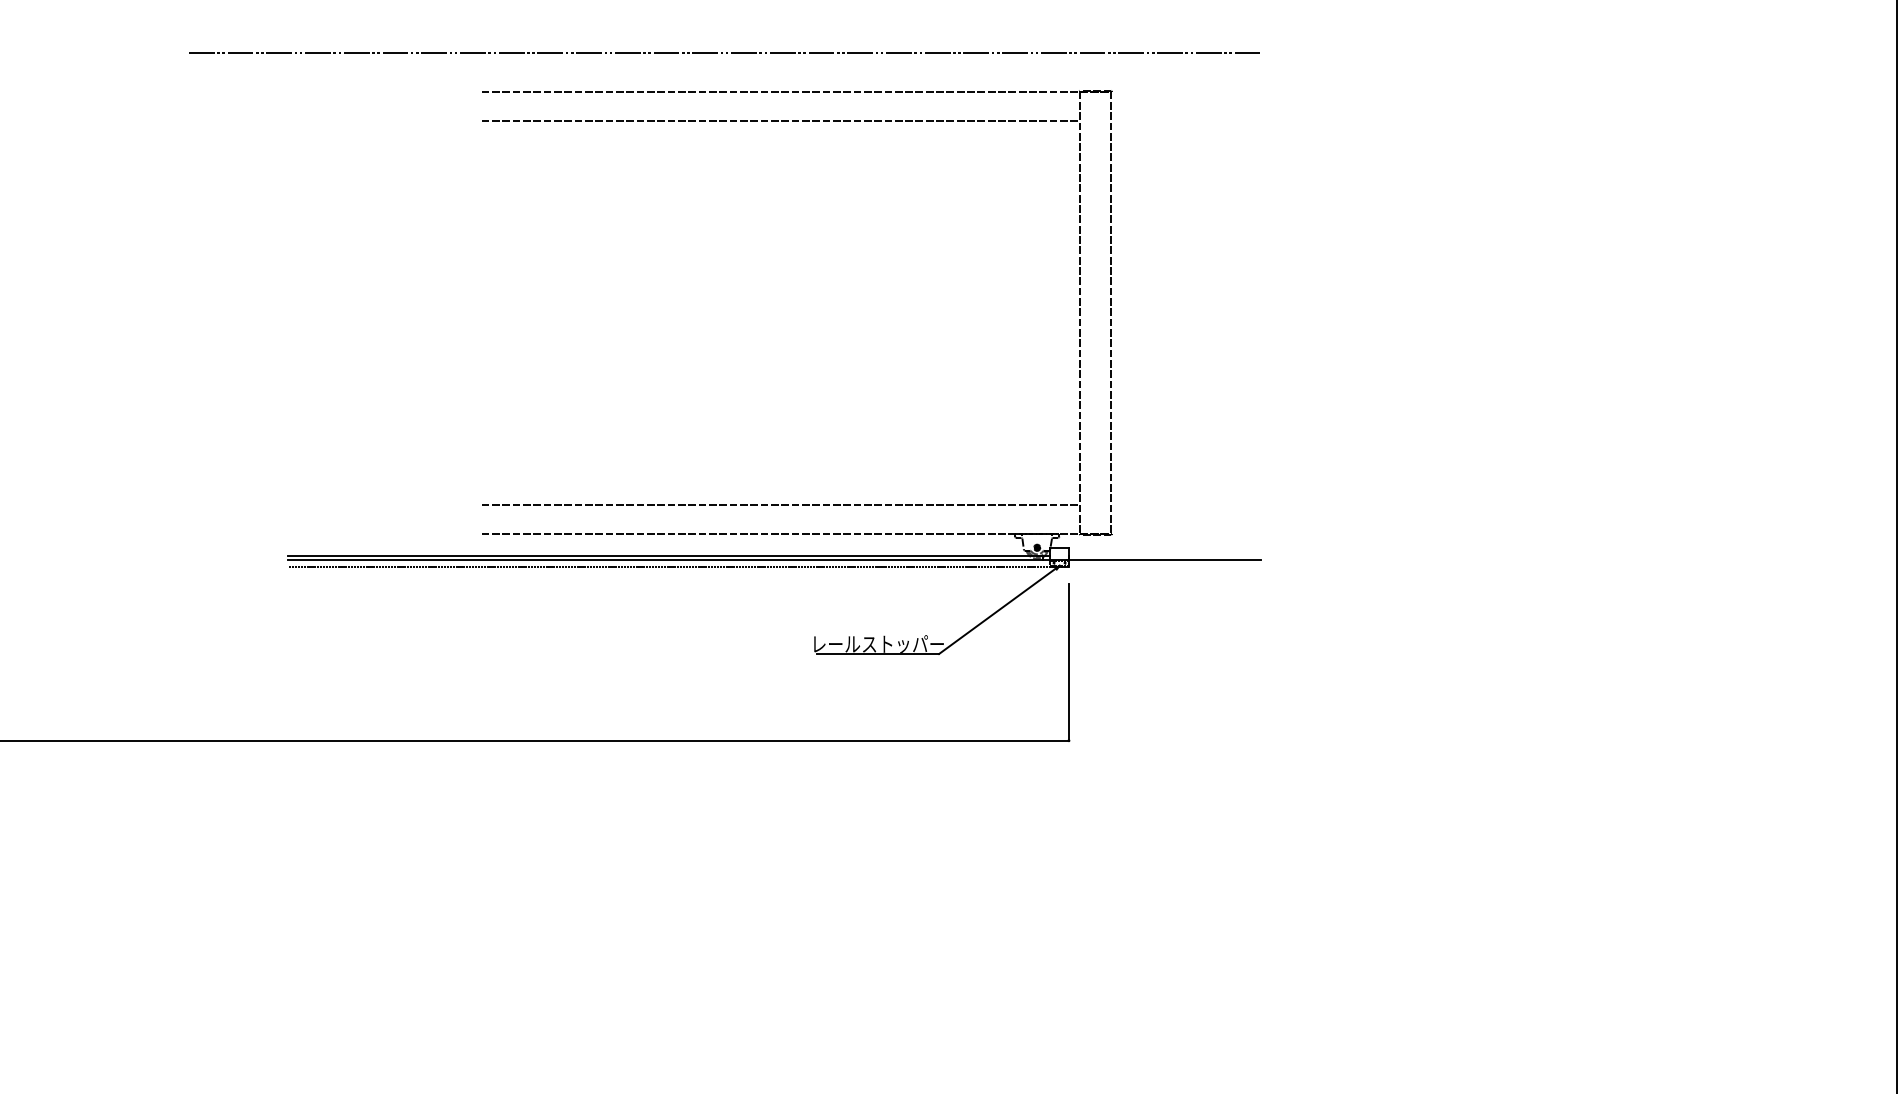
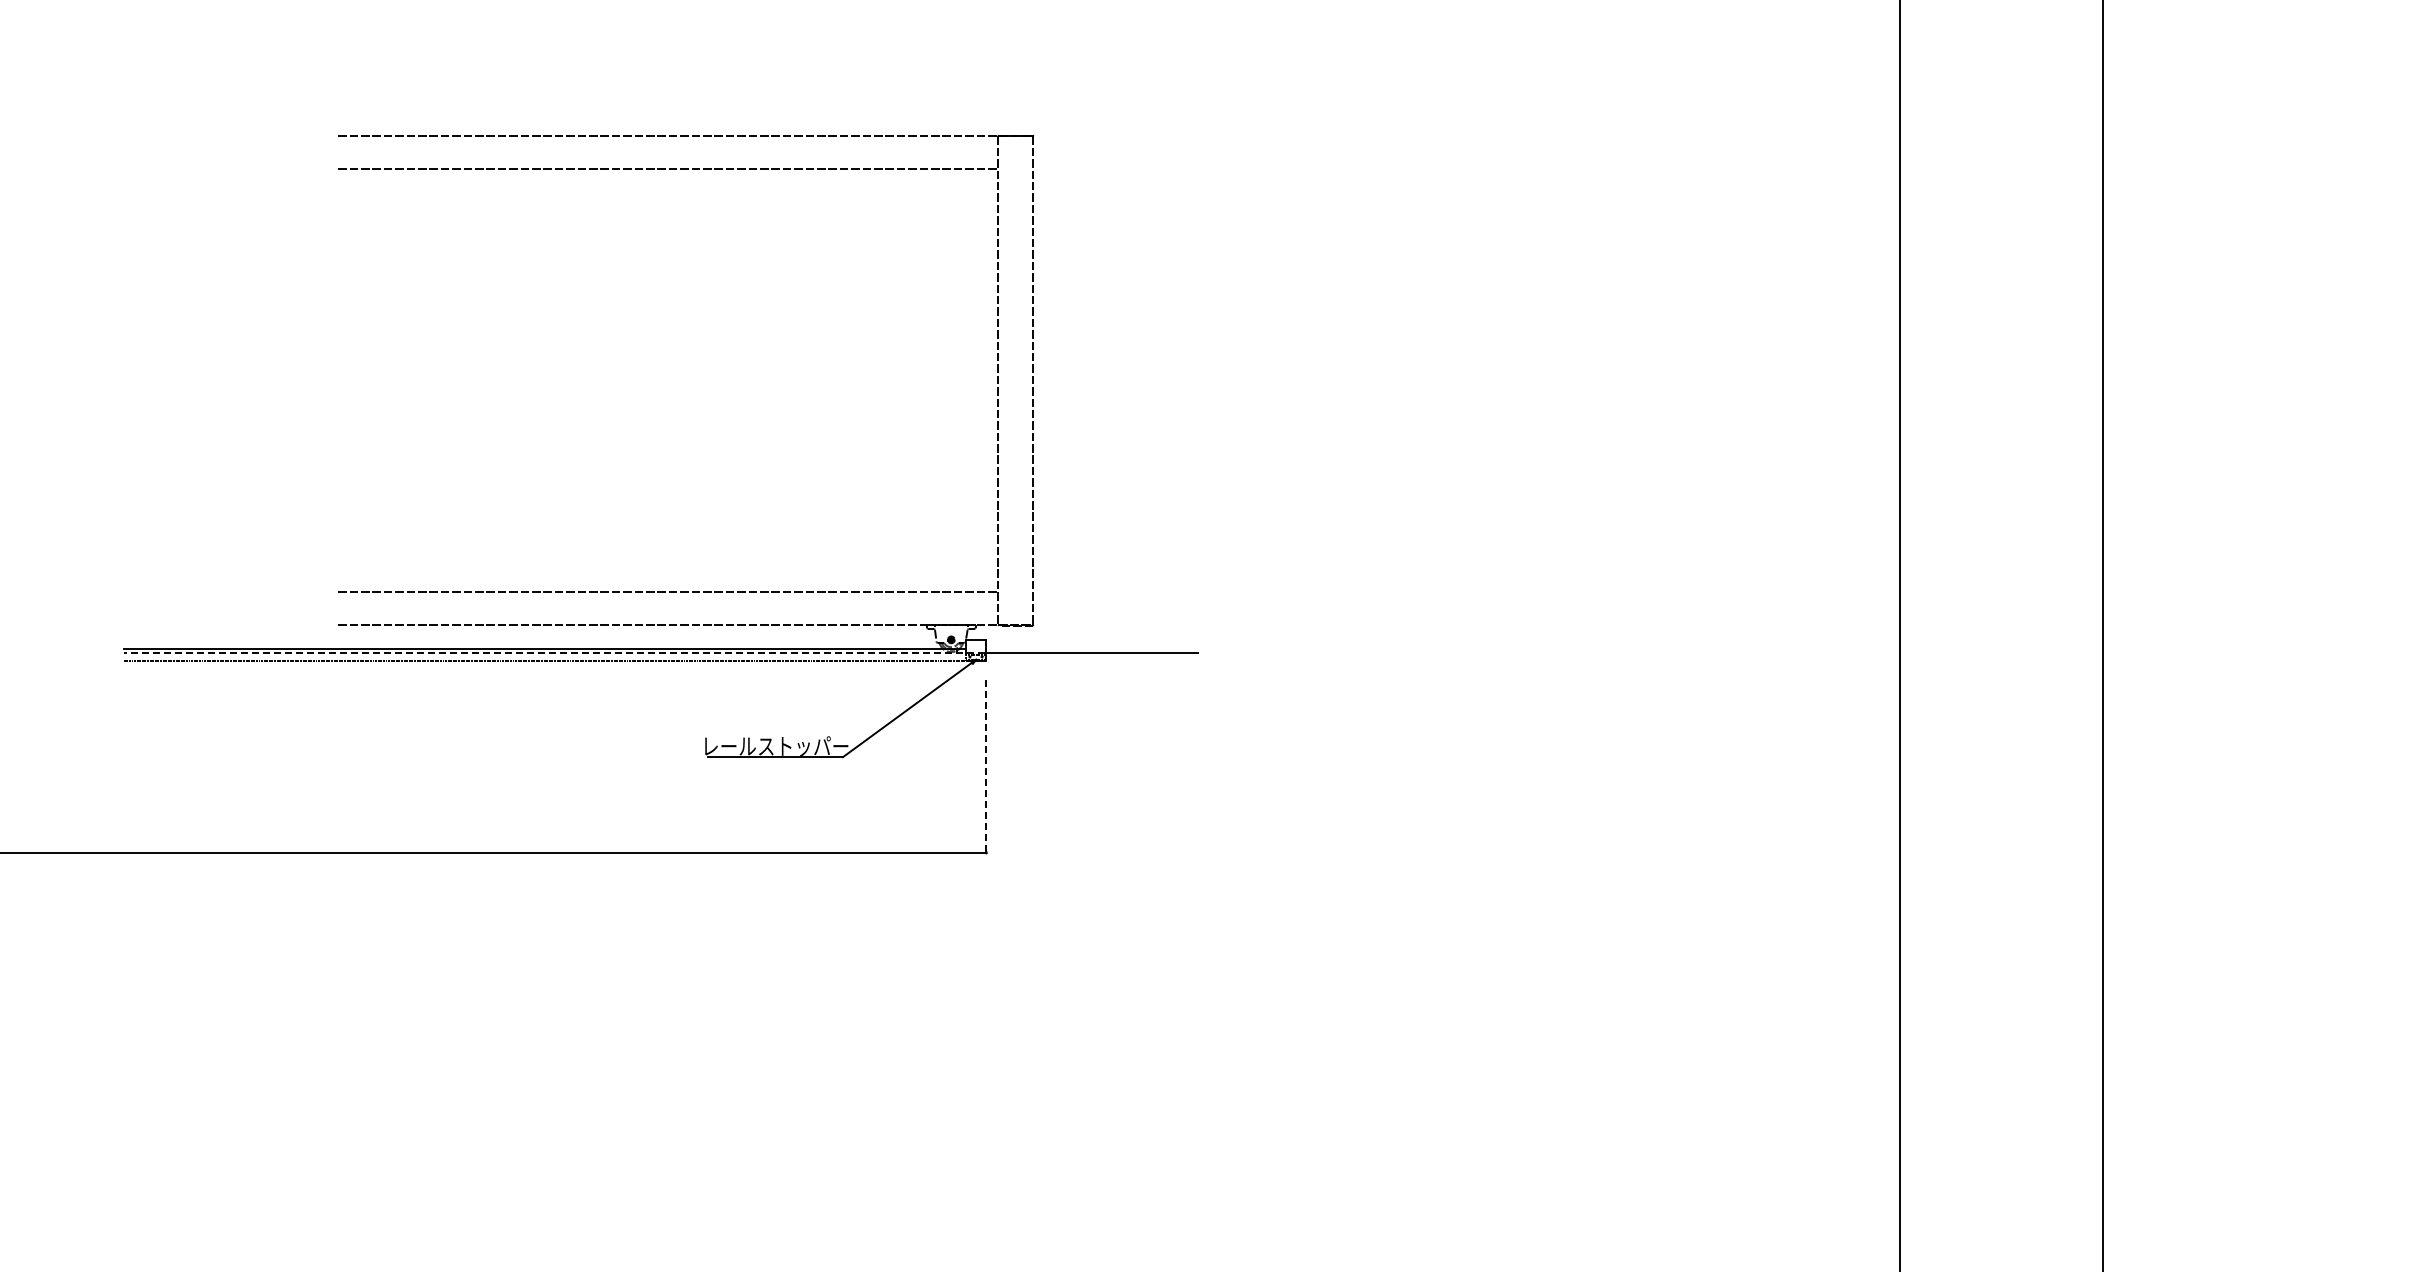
line: (724, 53) -> (606, 94), removed
line: (676, 560) -> (553, 653), solid -> dashed
line: (1069, 662) -> (986, 766), solid -> dashed

